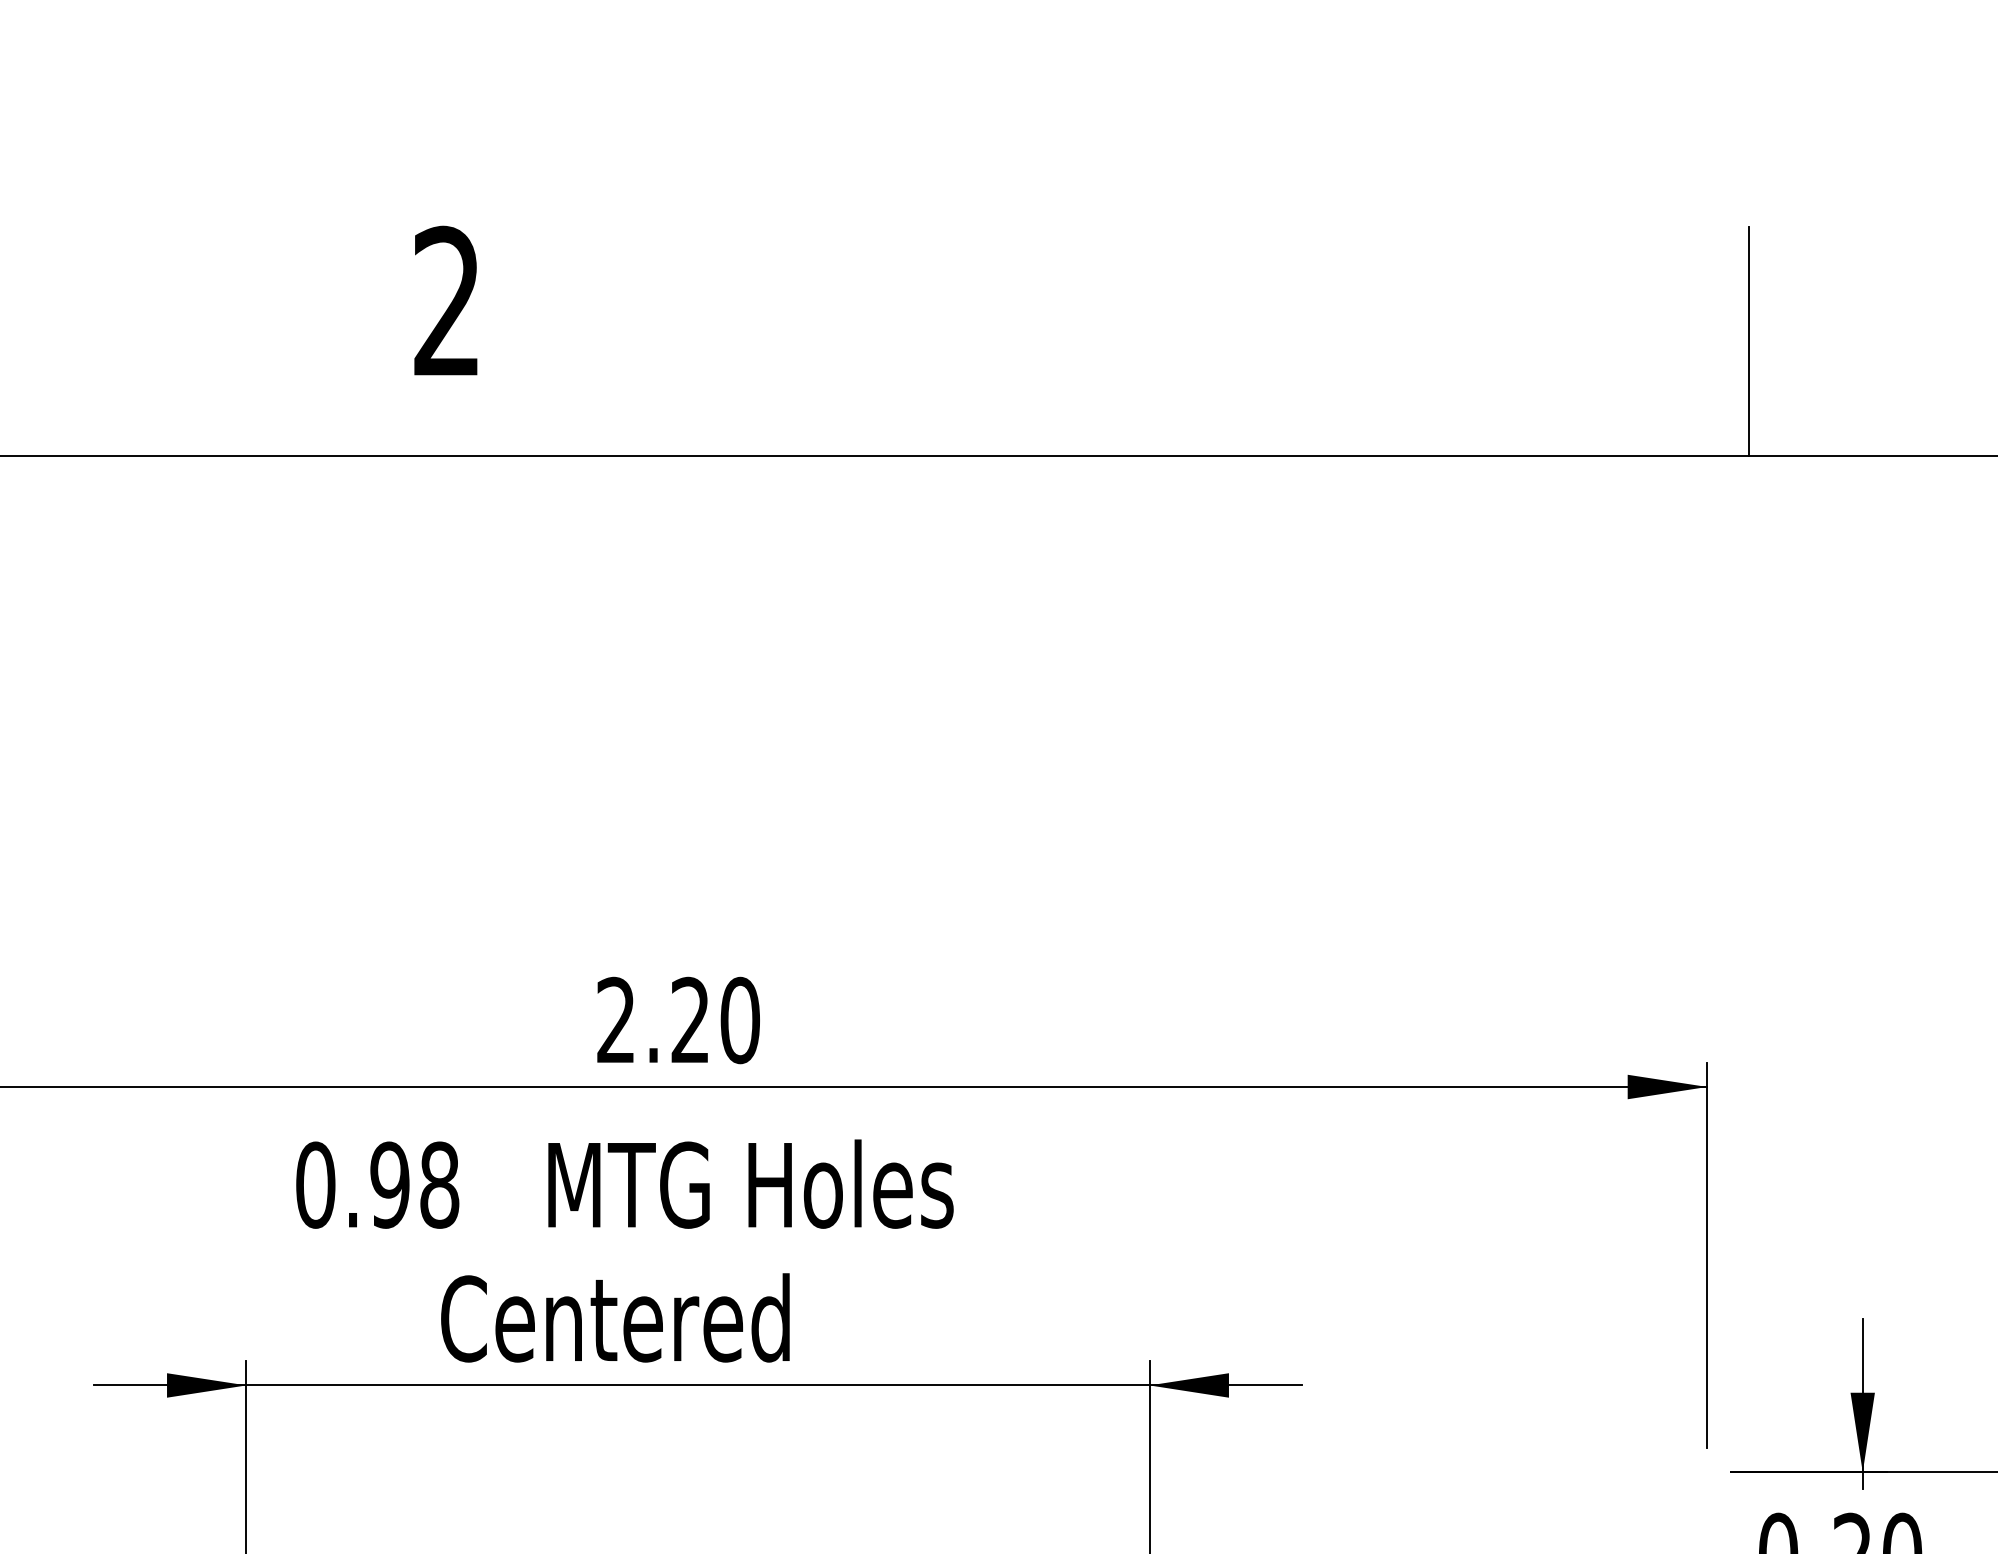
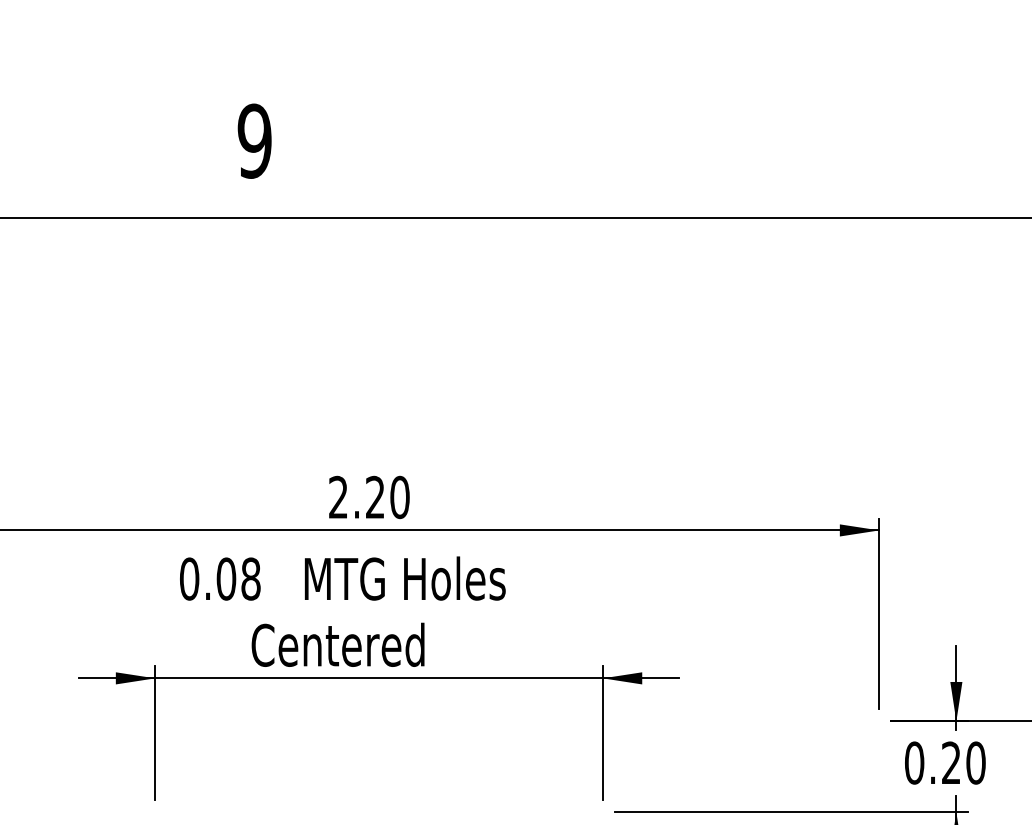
text: (446, 300) -> (254, 140), 2 -> 9
line: (1748, 340) -> (899, 160), removed
text: (390, 1183) -> (226, 578), 0.98 -> 0.08

